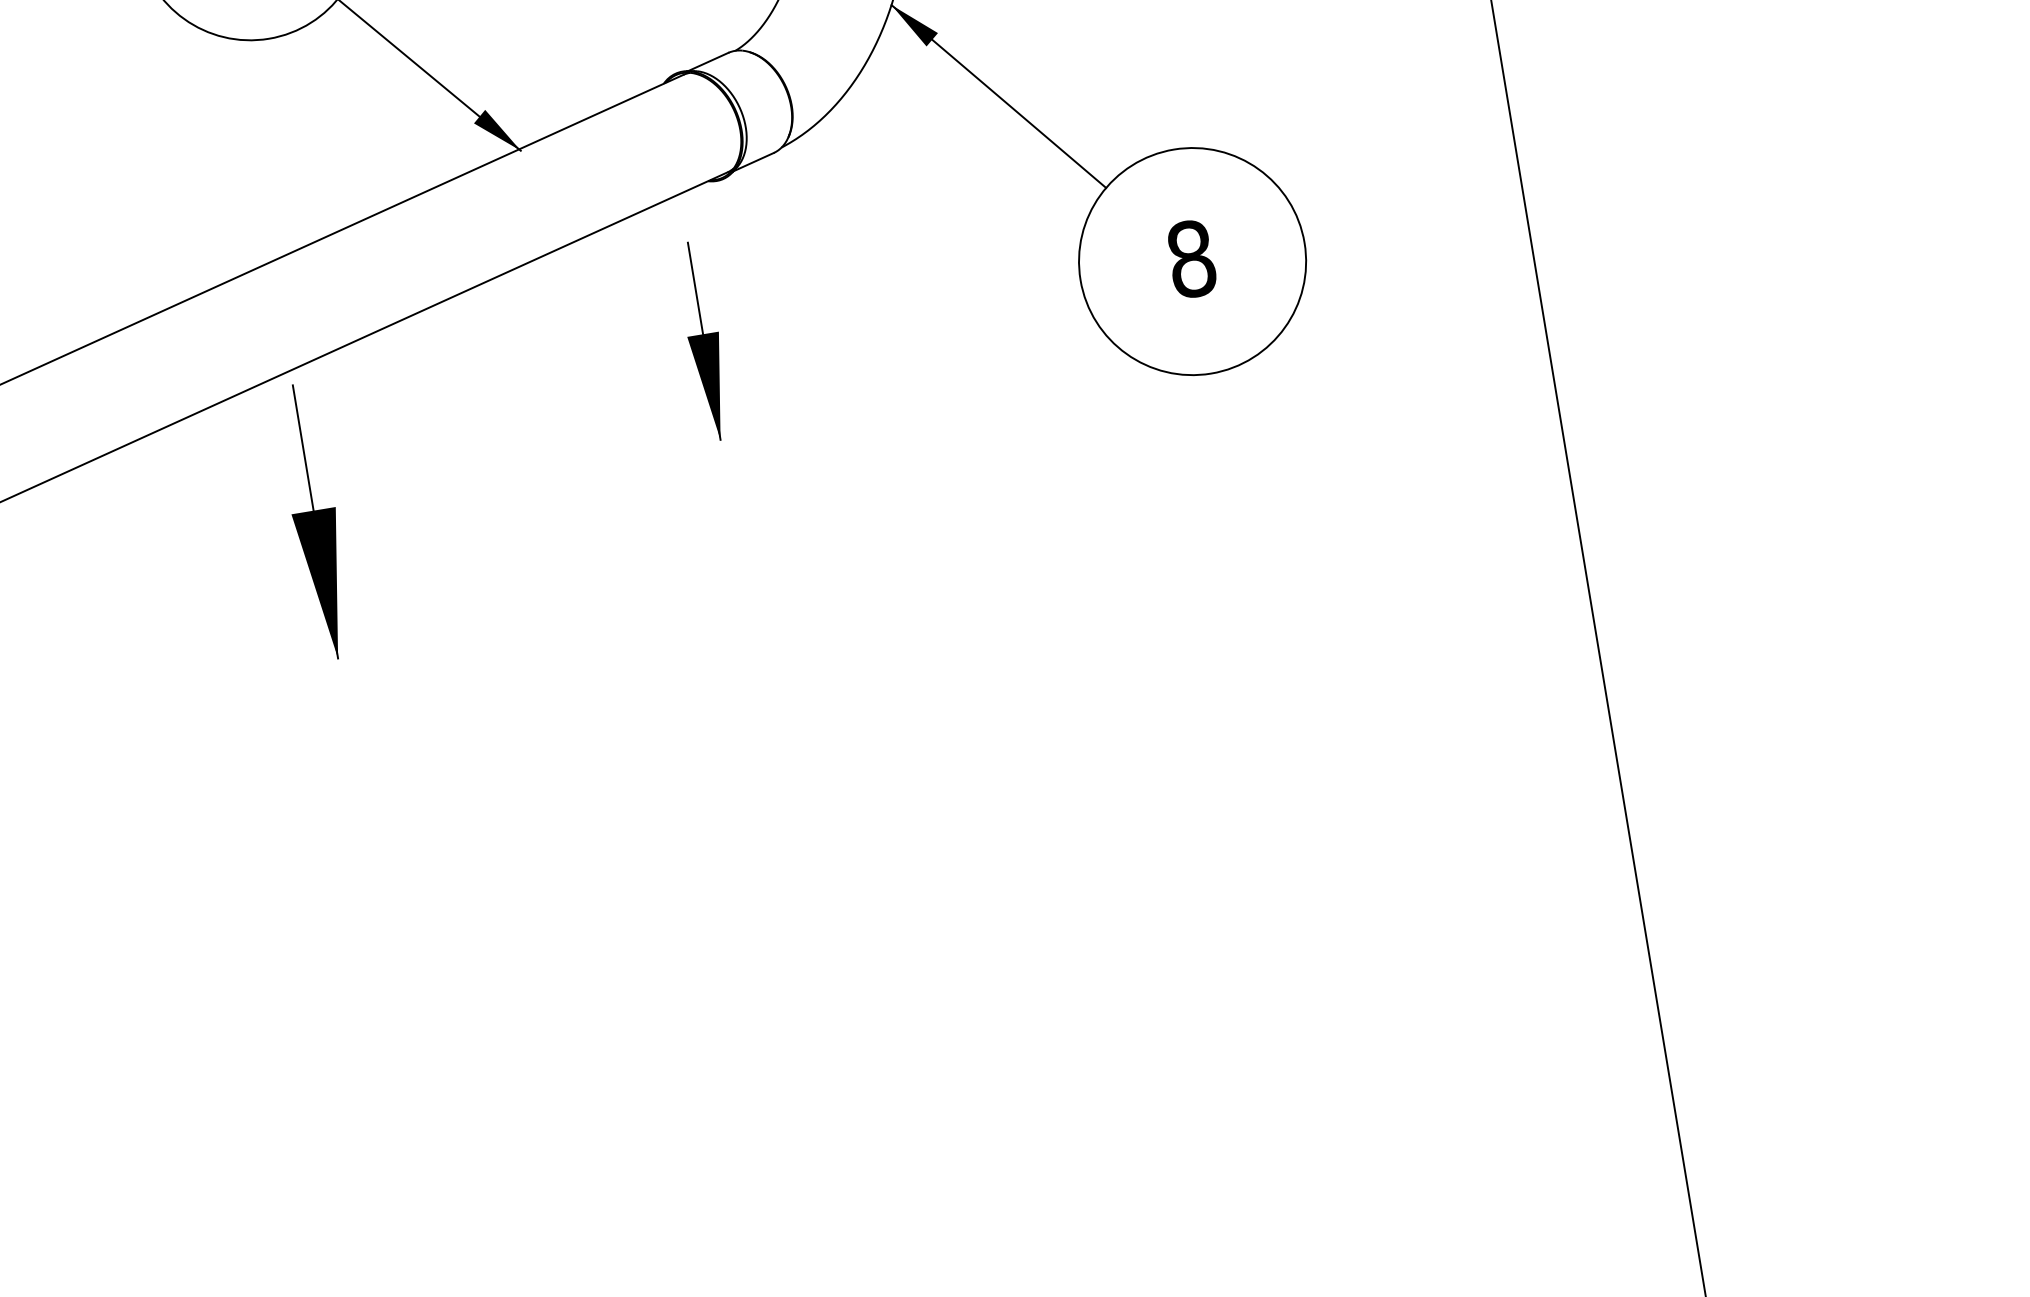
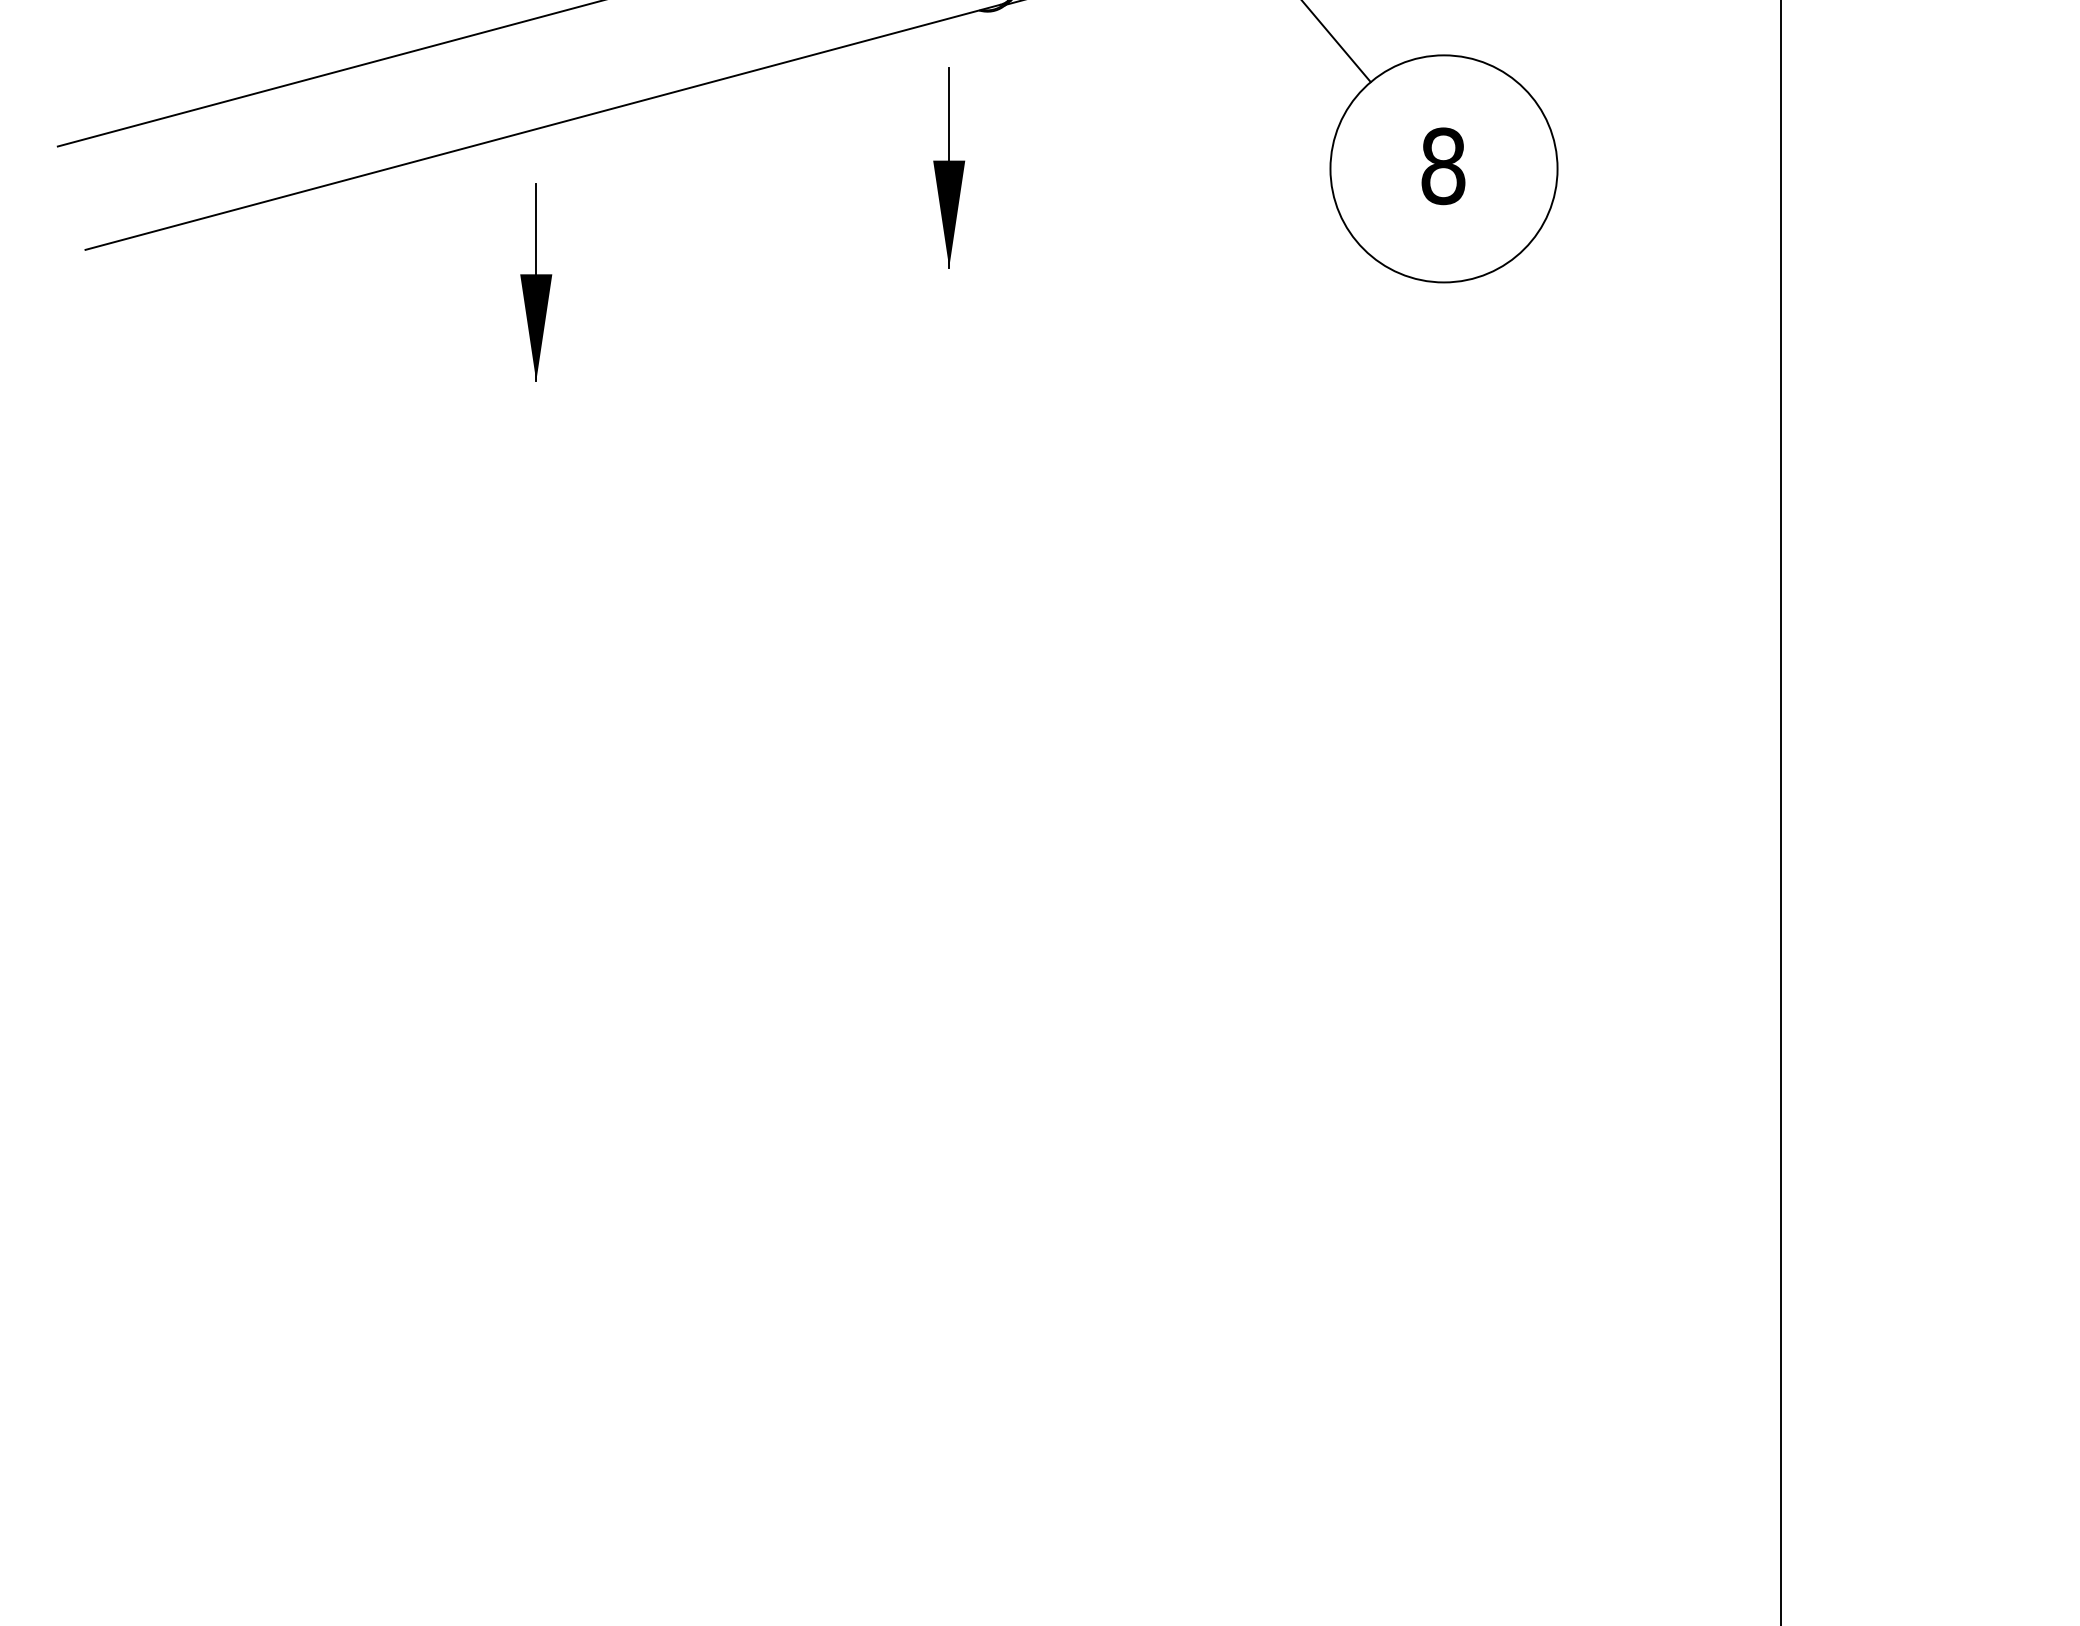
part: (315, 521) -> (536, 282), size x0.71

